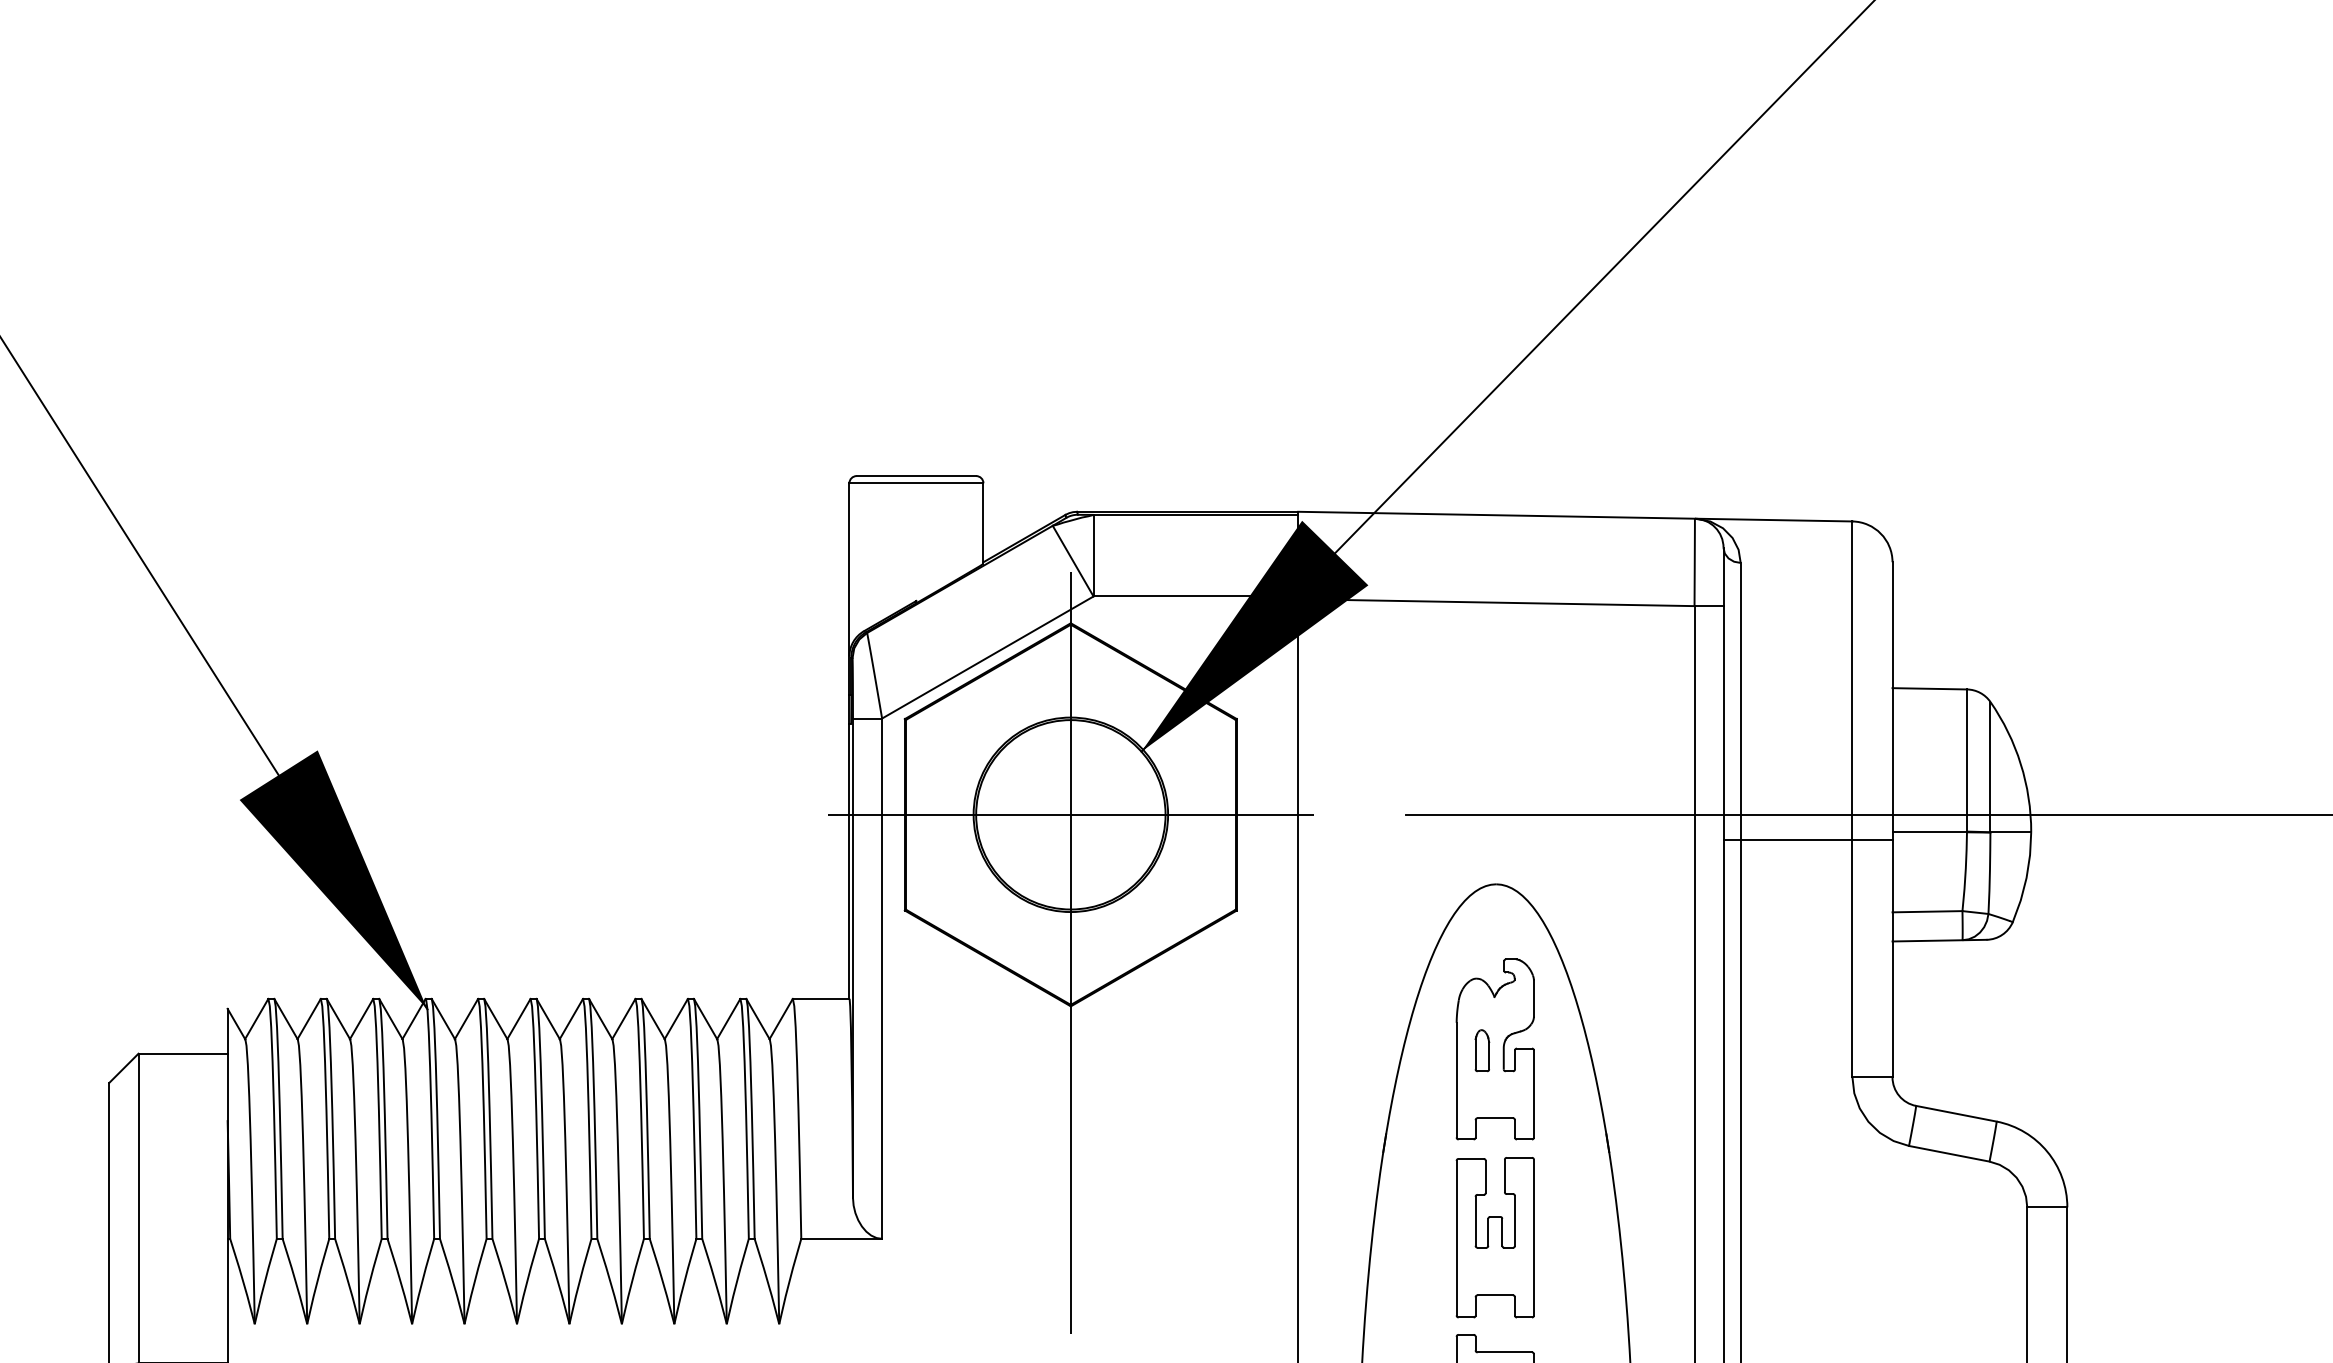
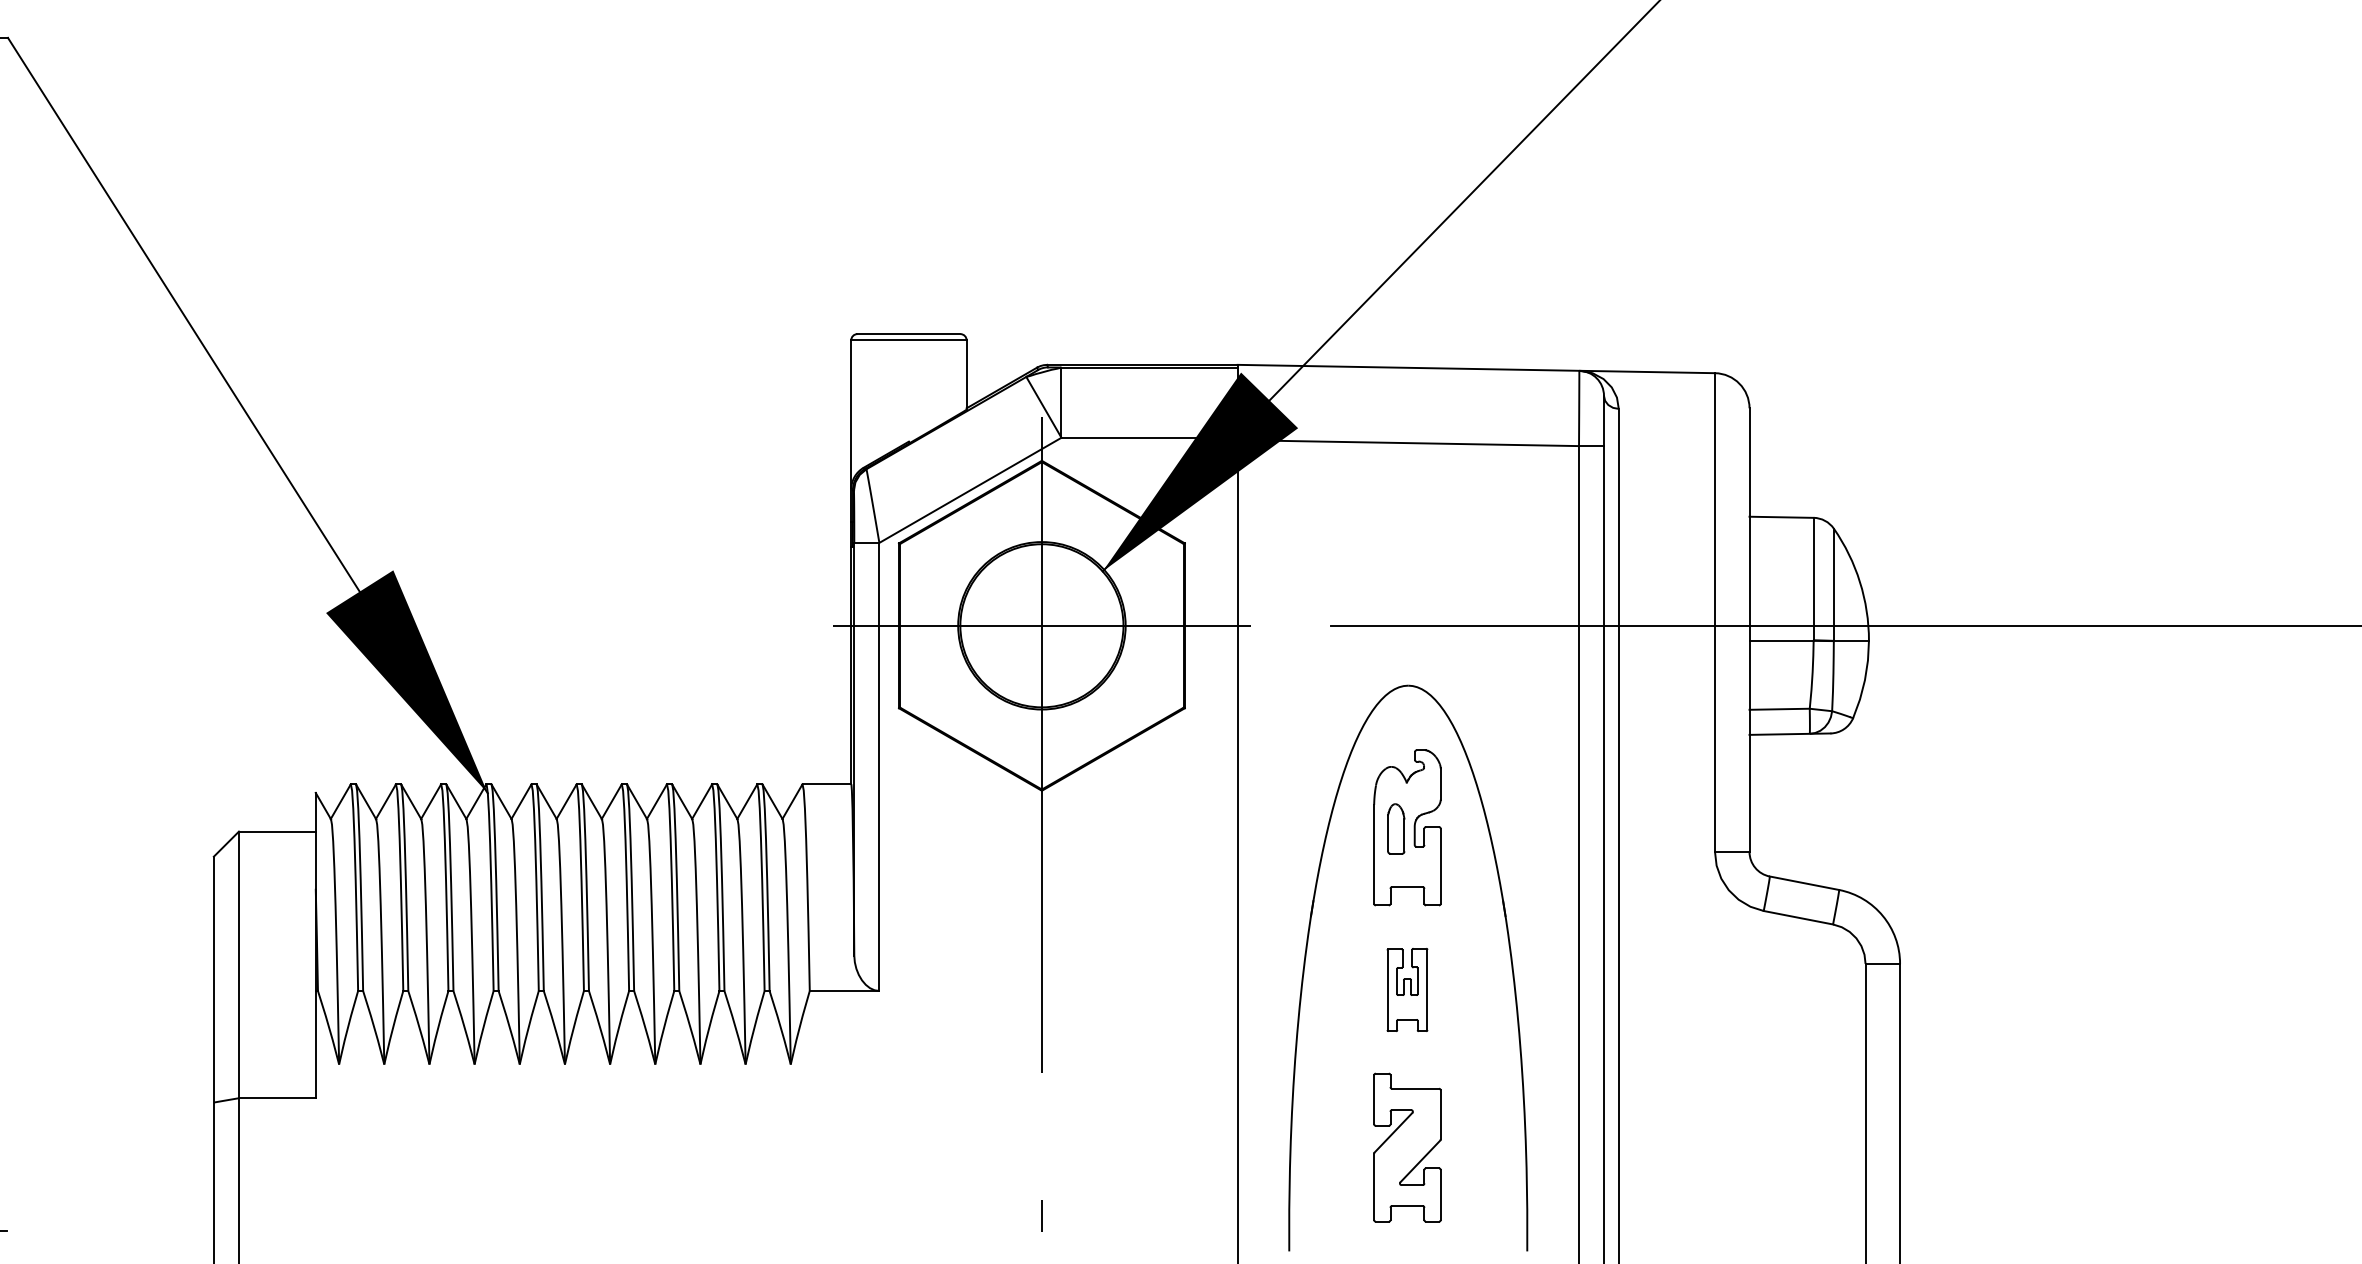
line: (1807, 839) -> (1676, 647), removed
part: (1482, 1050) -> (1396, 828), size x1.4
part: (1495, 1237) -> (1407, 989), size x0.6

